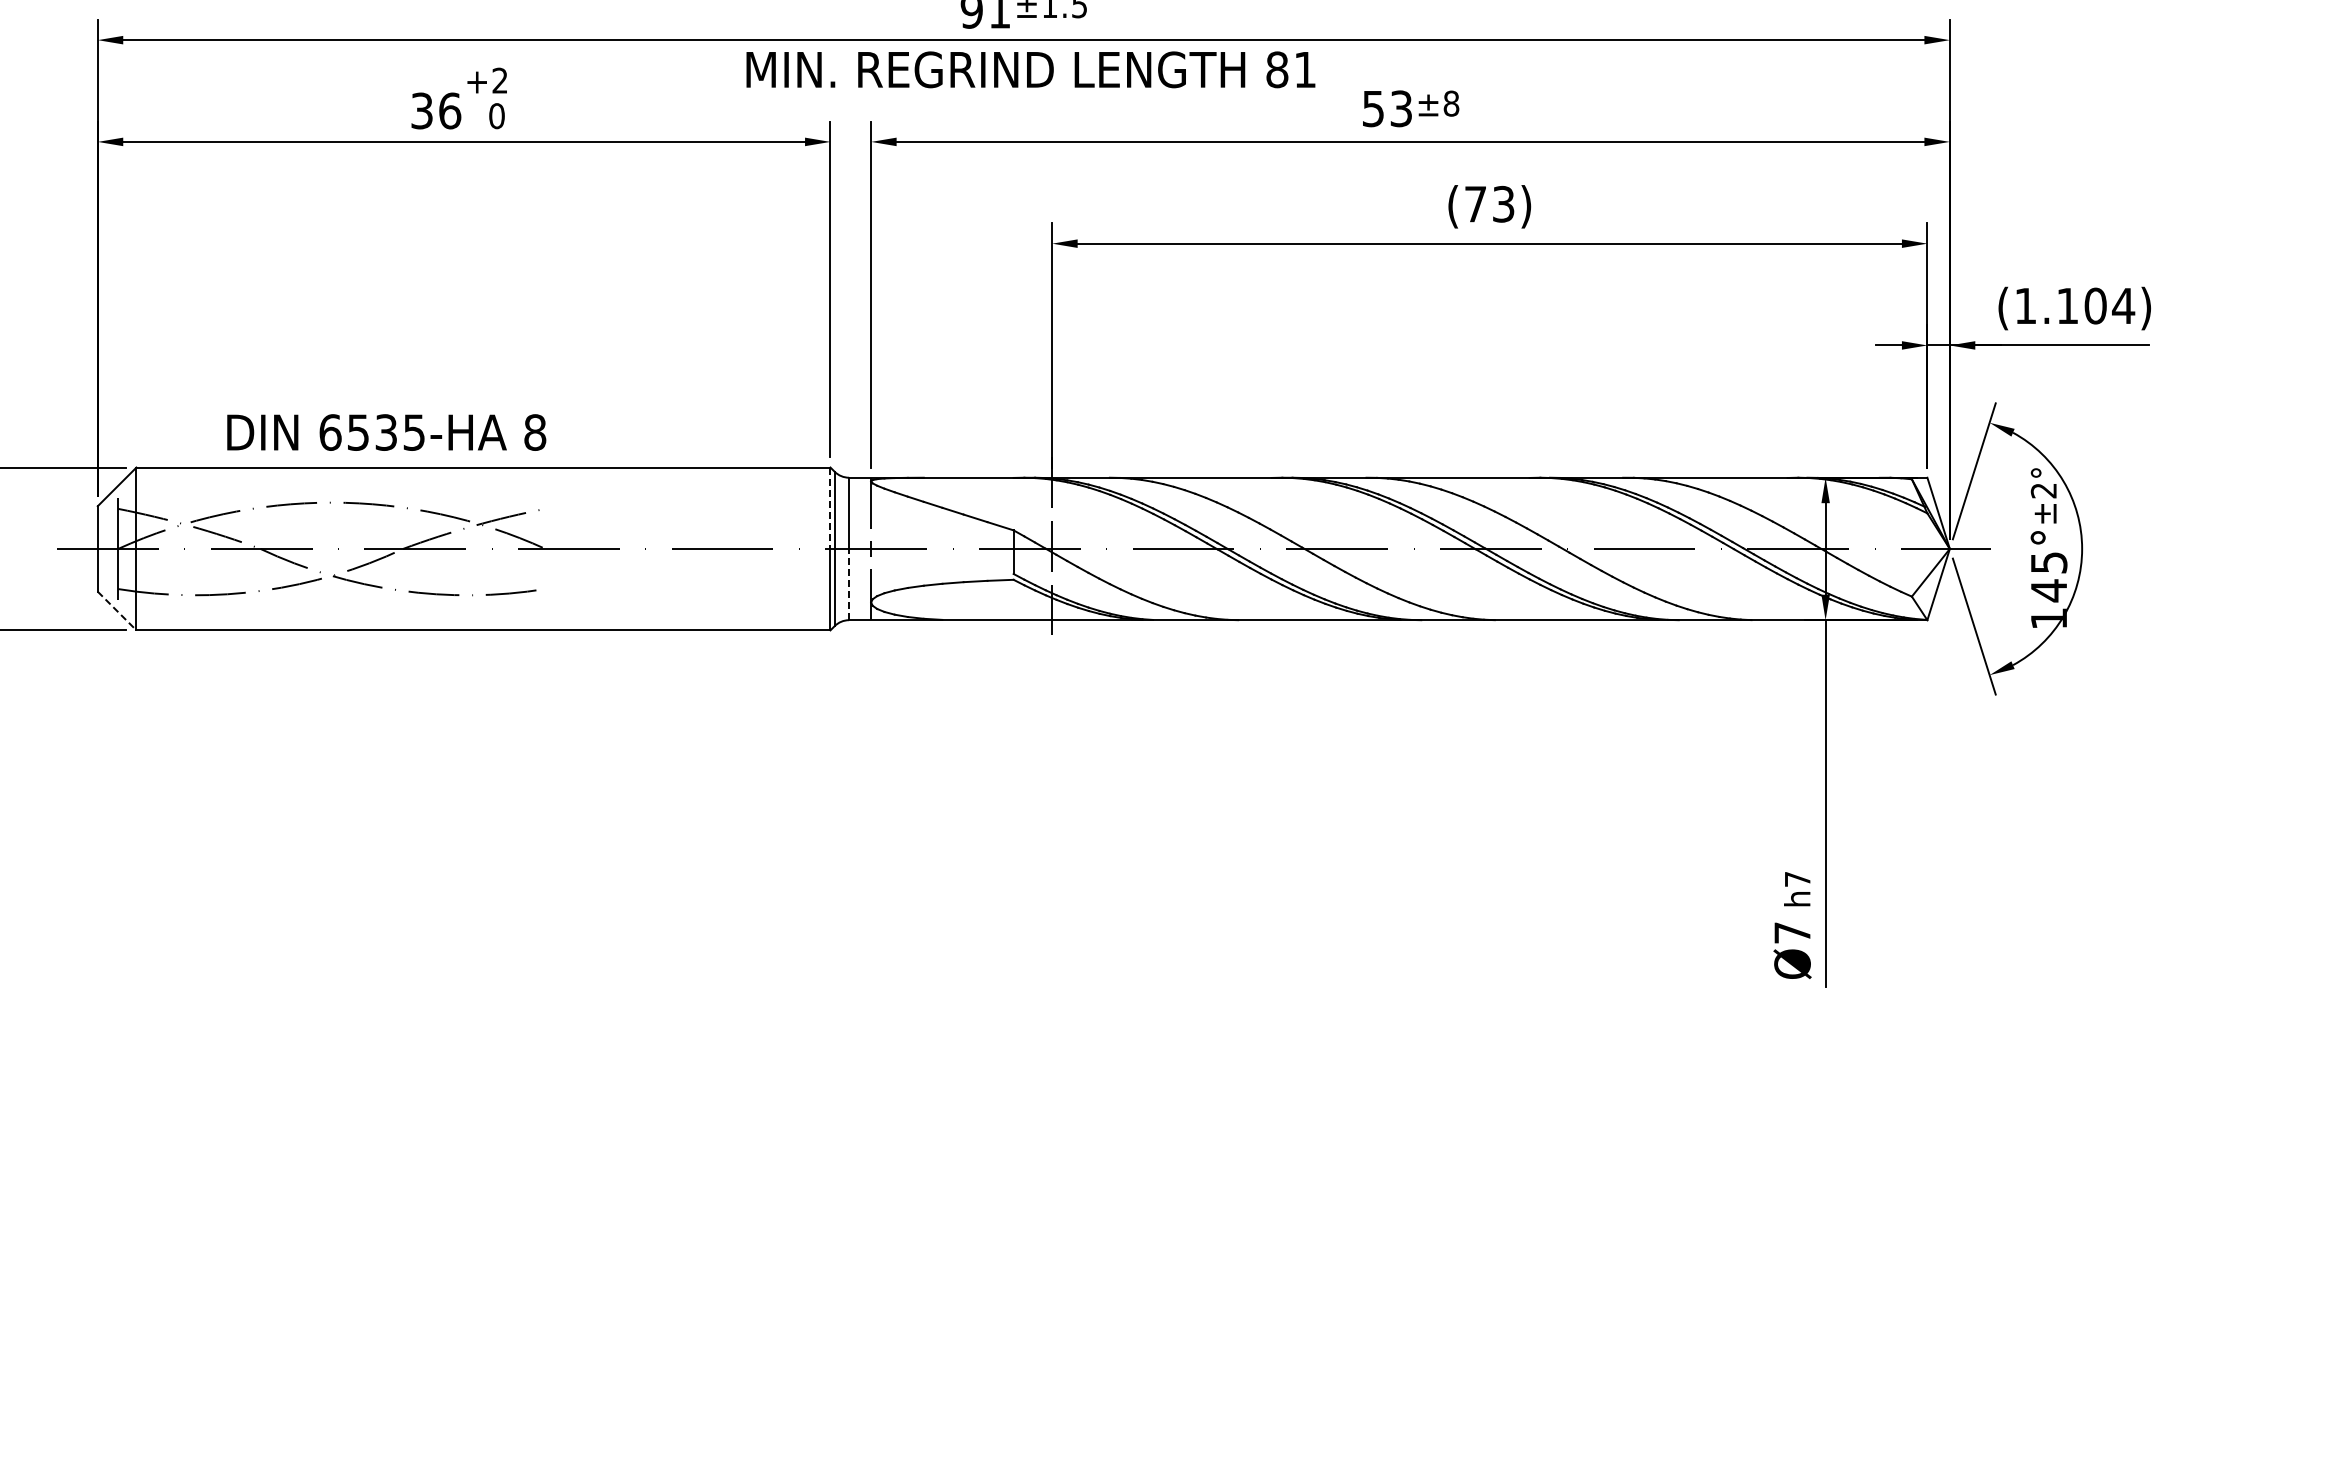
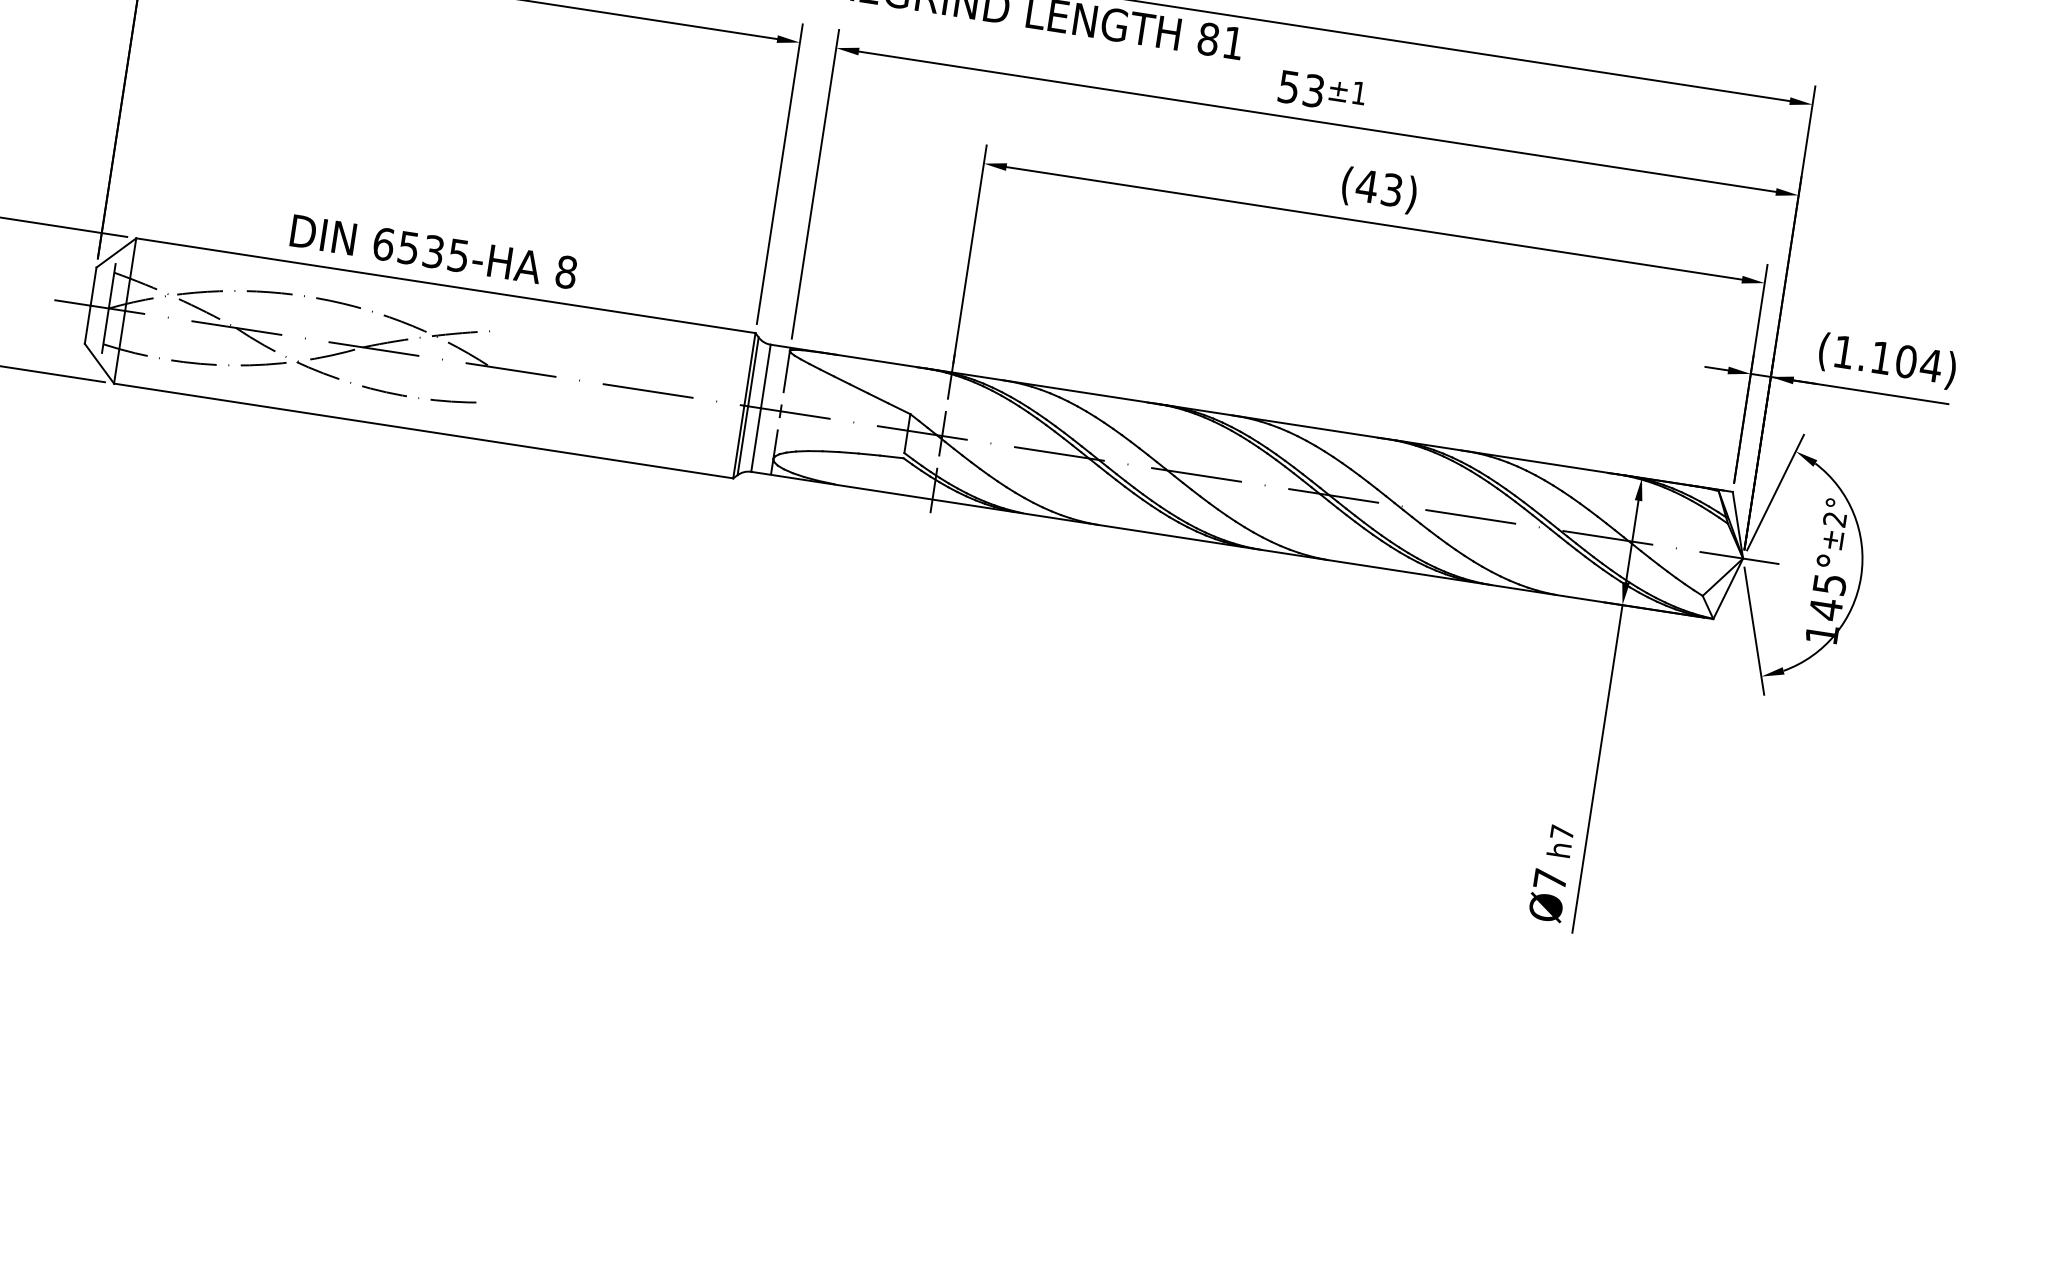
text: (1451, 103) -> (1359, 93), ±8 -> ±1
text: (1475, 204) -> (1366, 186), (73) -> (43)
text: (386, 432) -> (433, 251), moved
line: (830, 508) -> (749, 369), dashed -> solid
line: (849, 584) -> (756, 440), dashed -> solid
line: (117, 611) -> (99, 364), dashed -> solid

